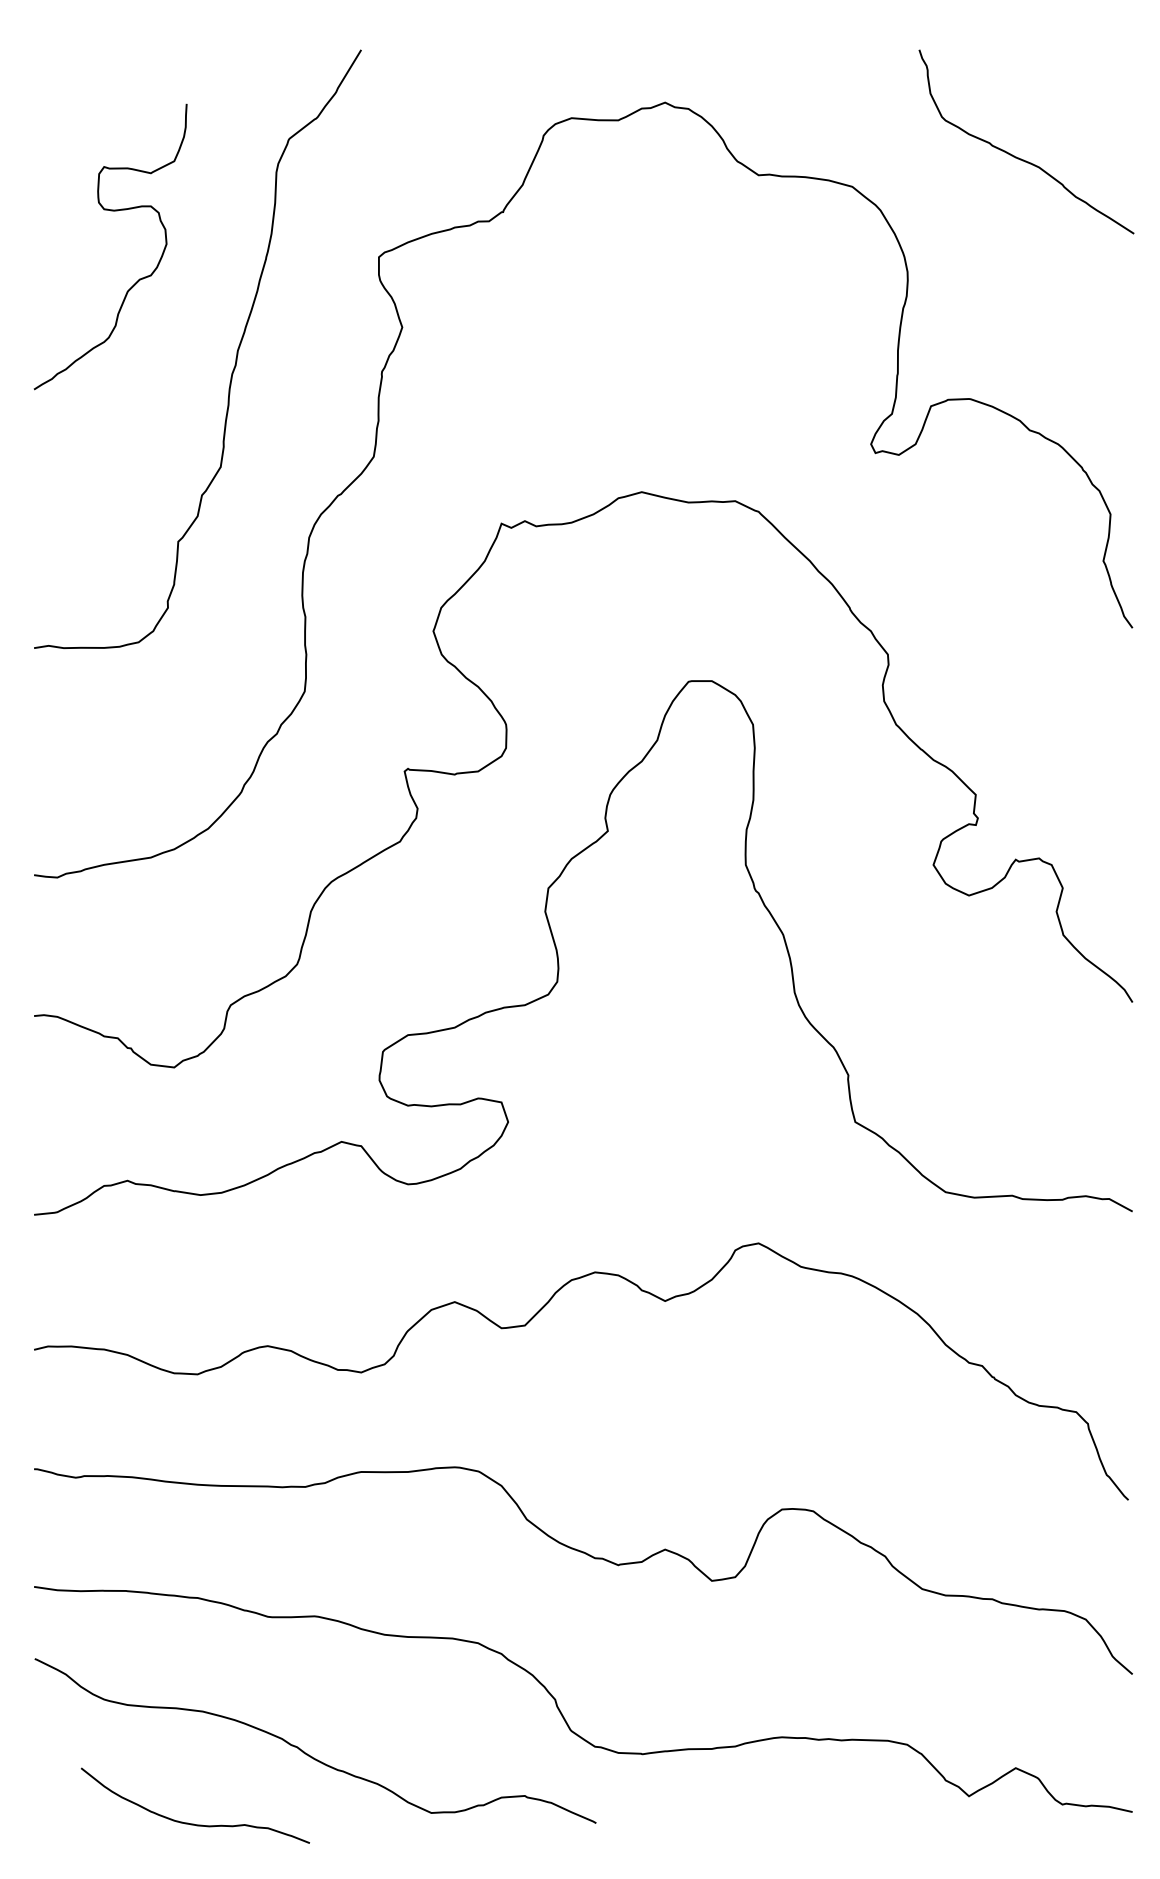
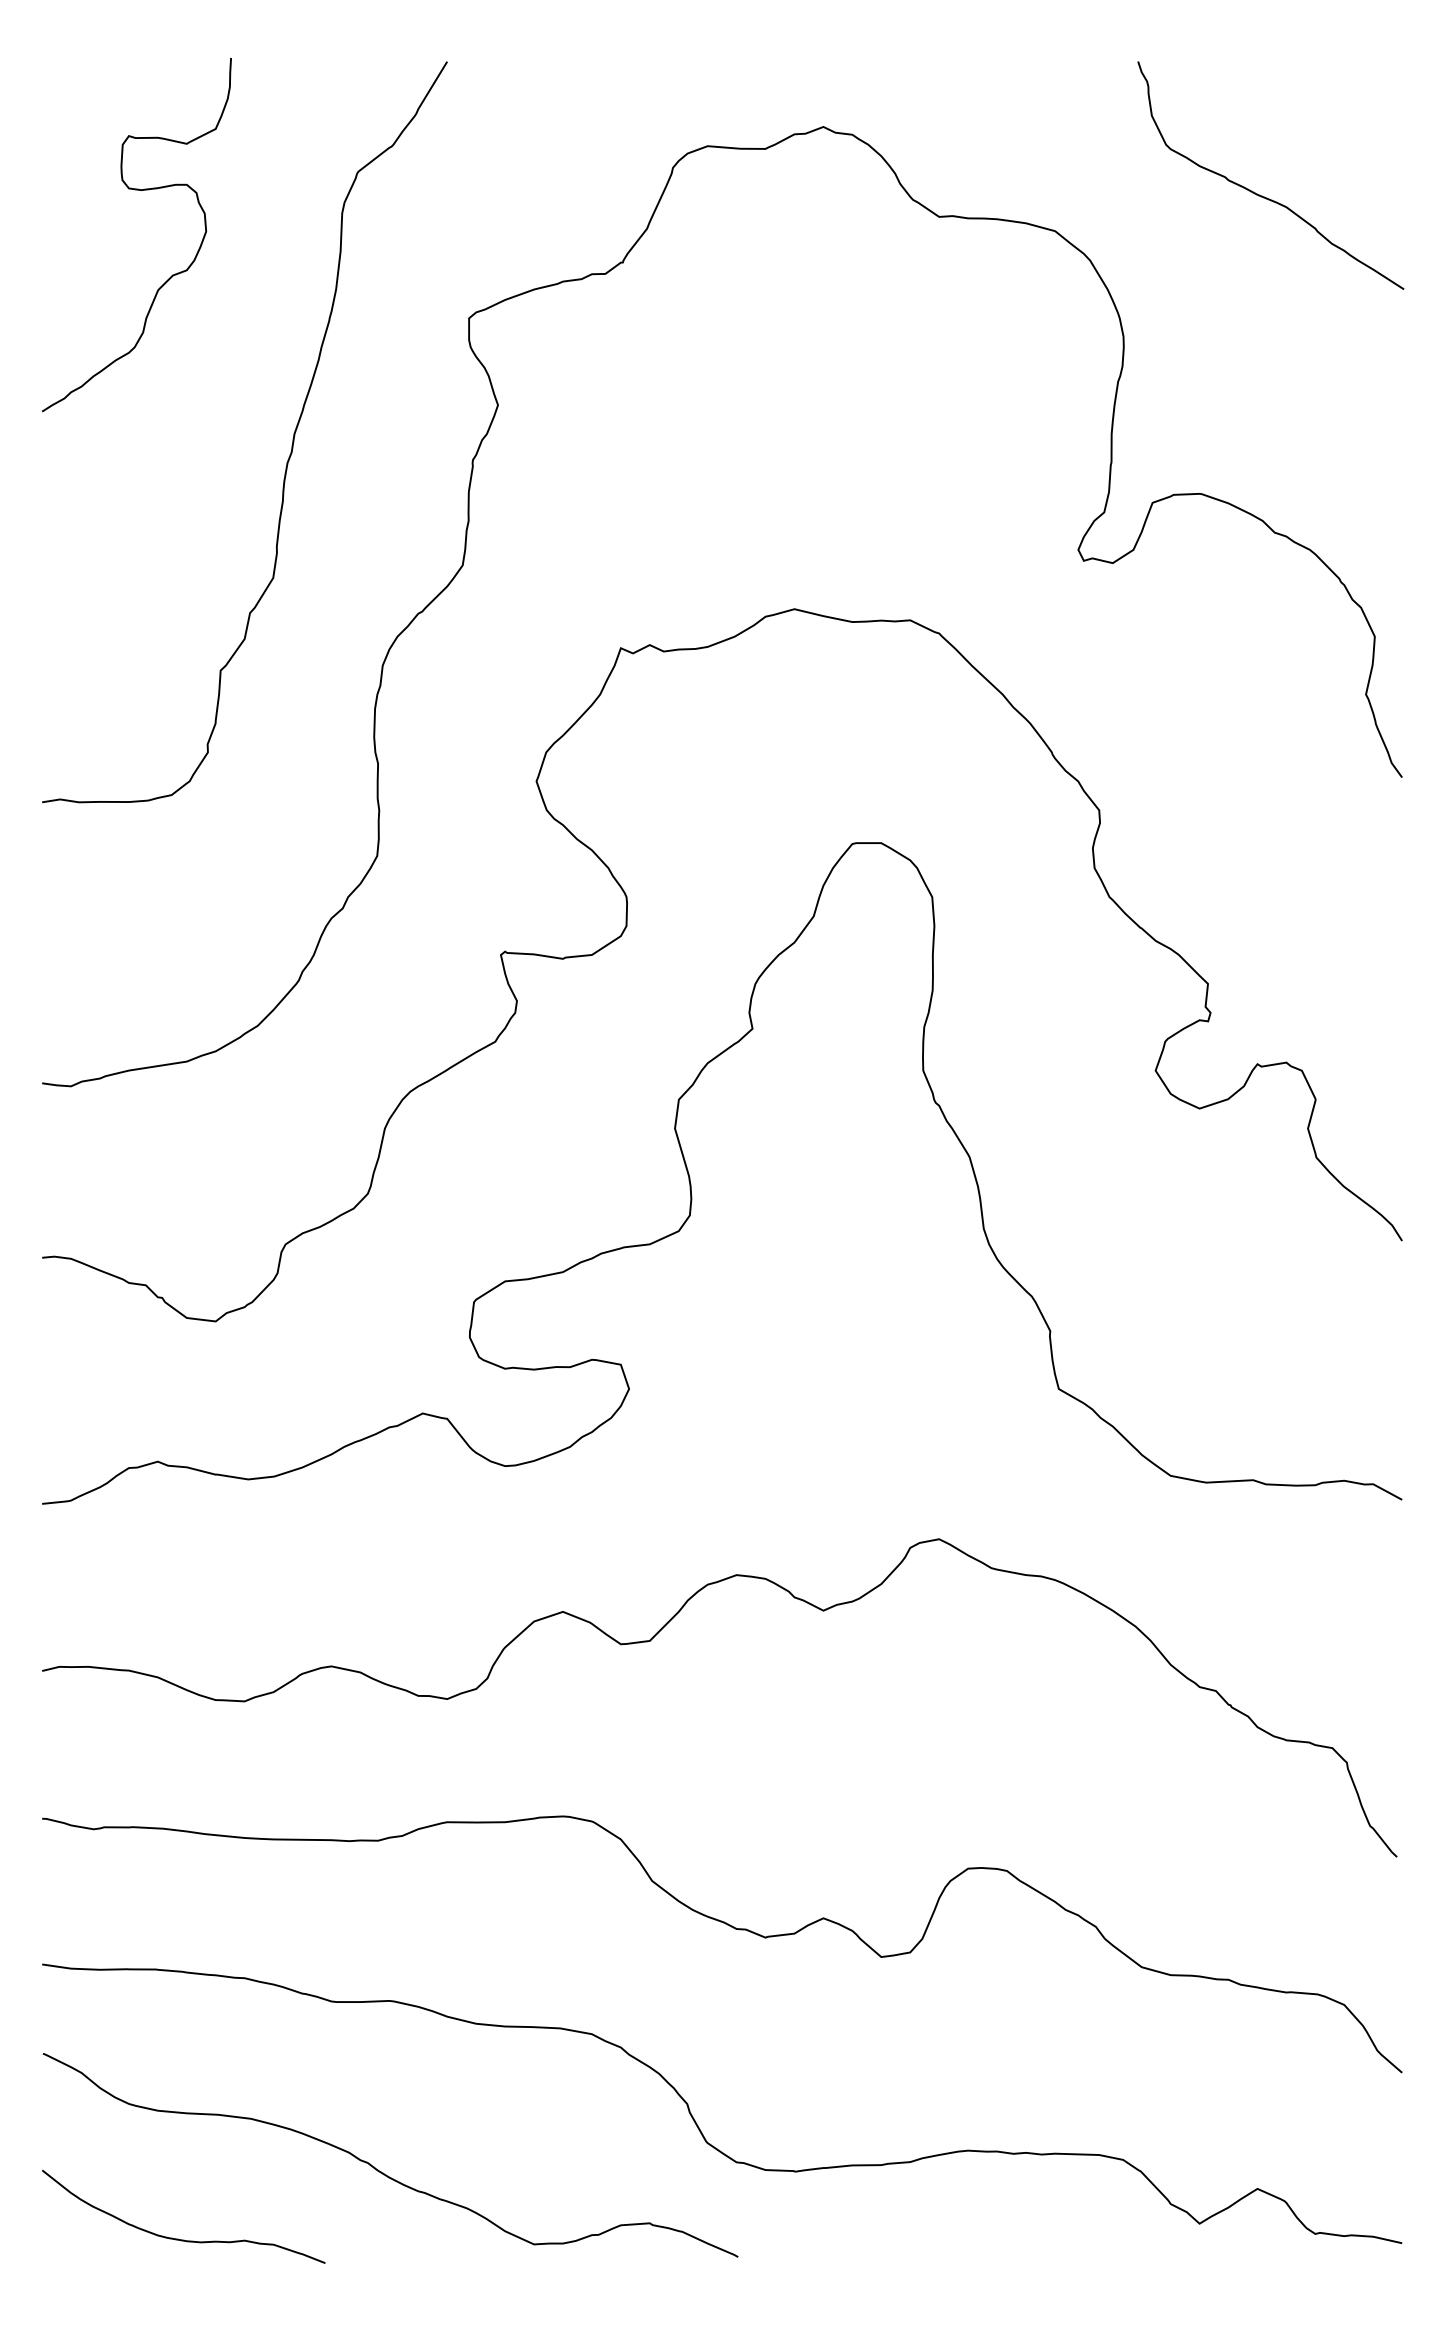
curve: (110, 211) -> (136, 191), moved
curve: (194, 1823) -> (182, 2238), moved

